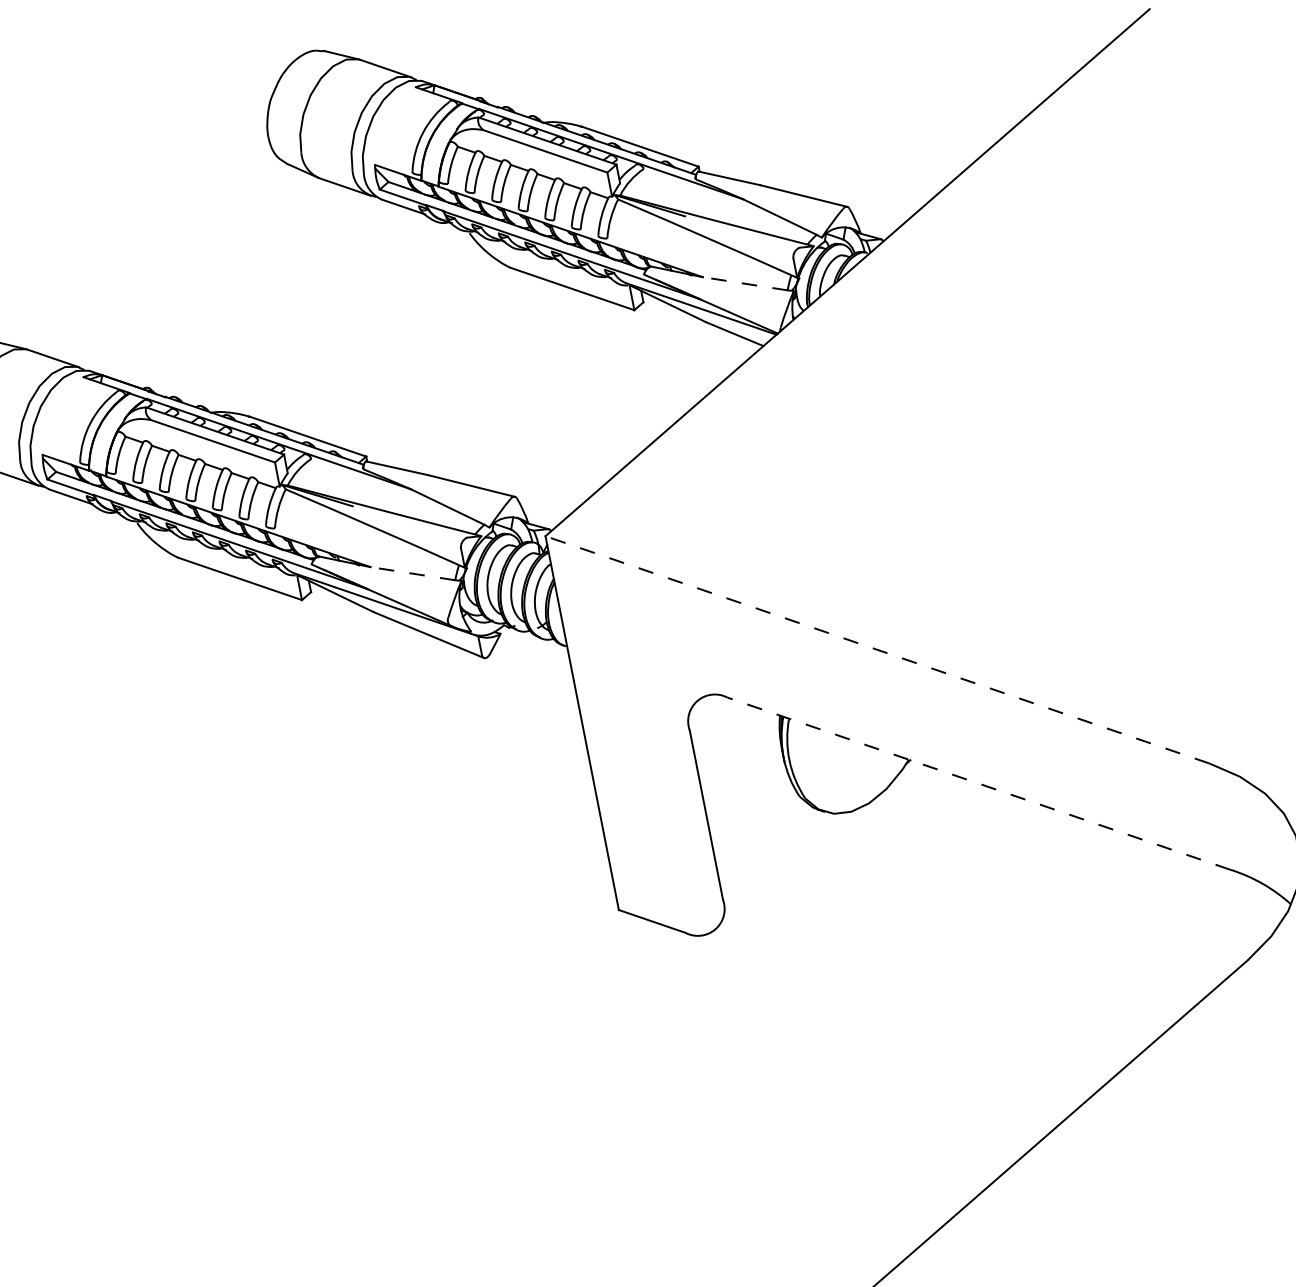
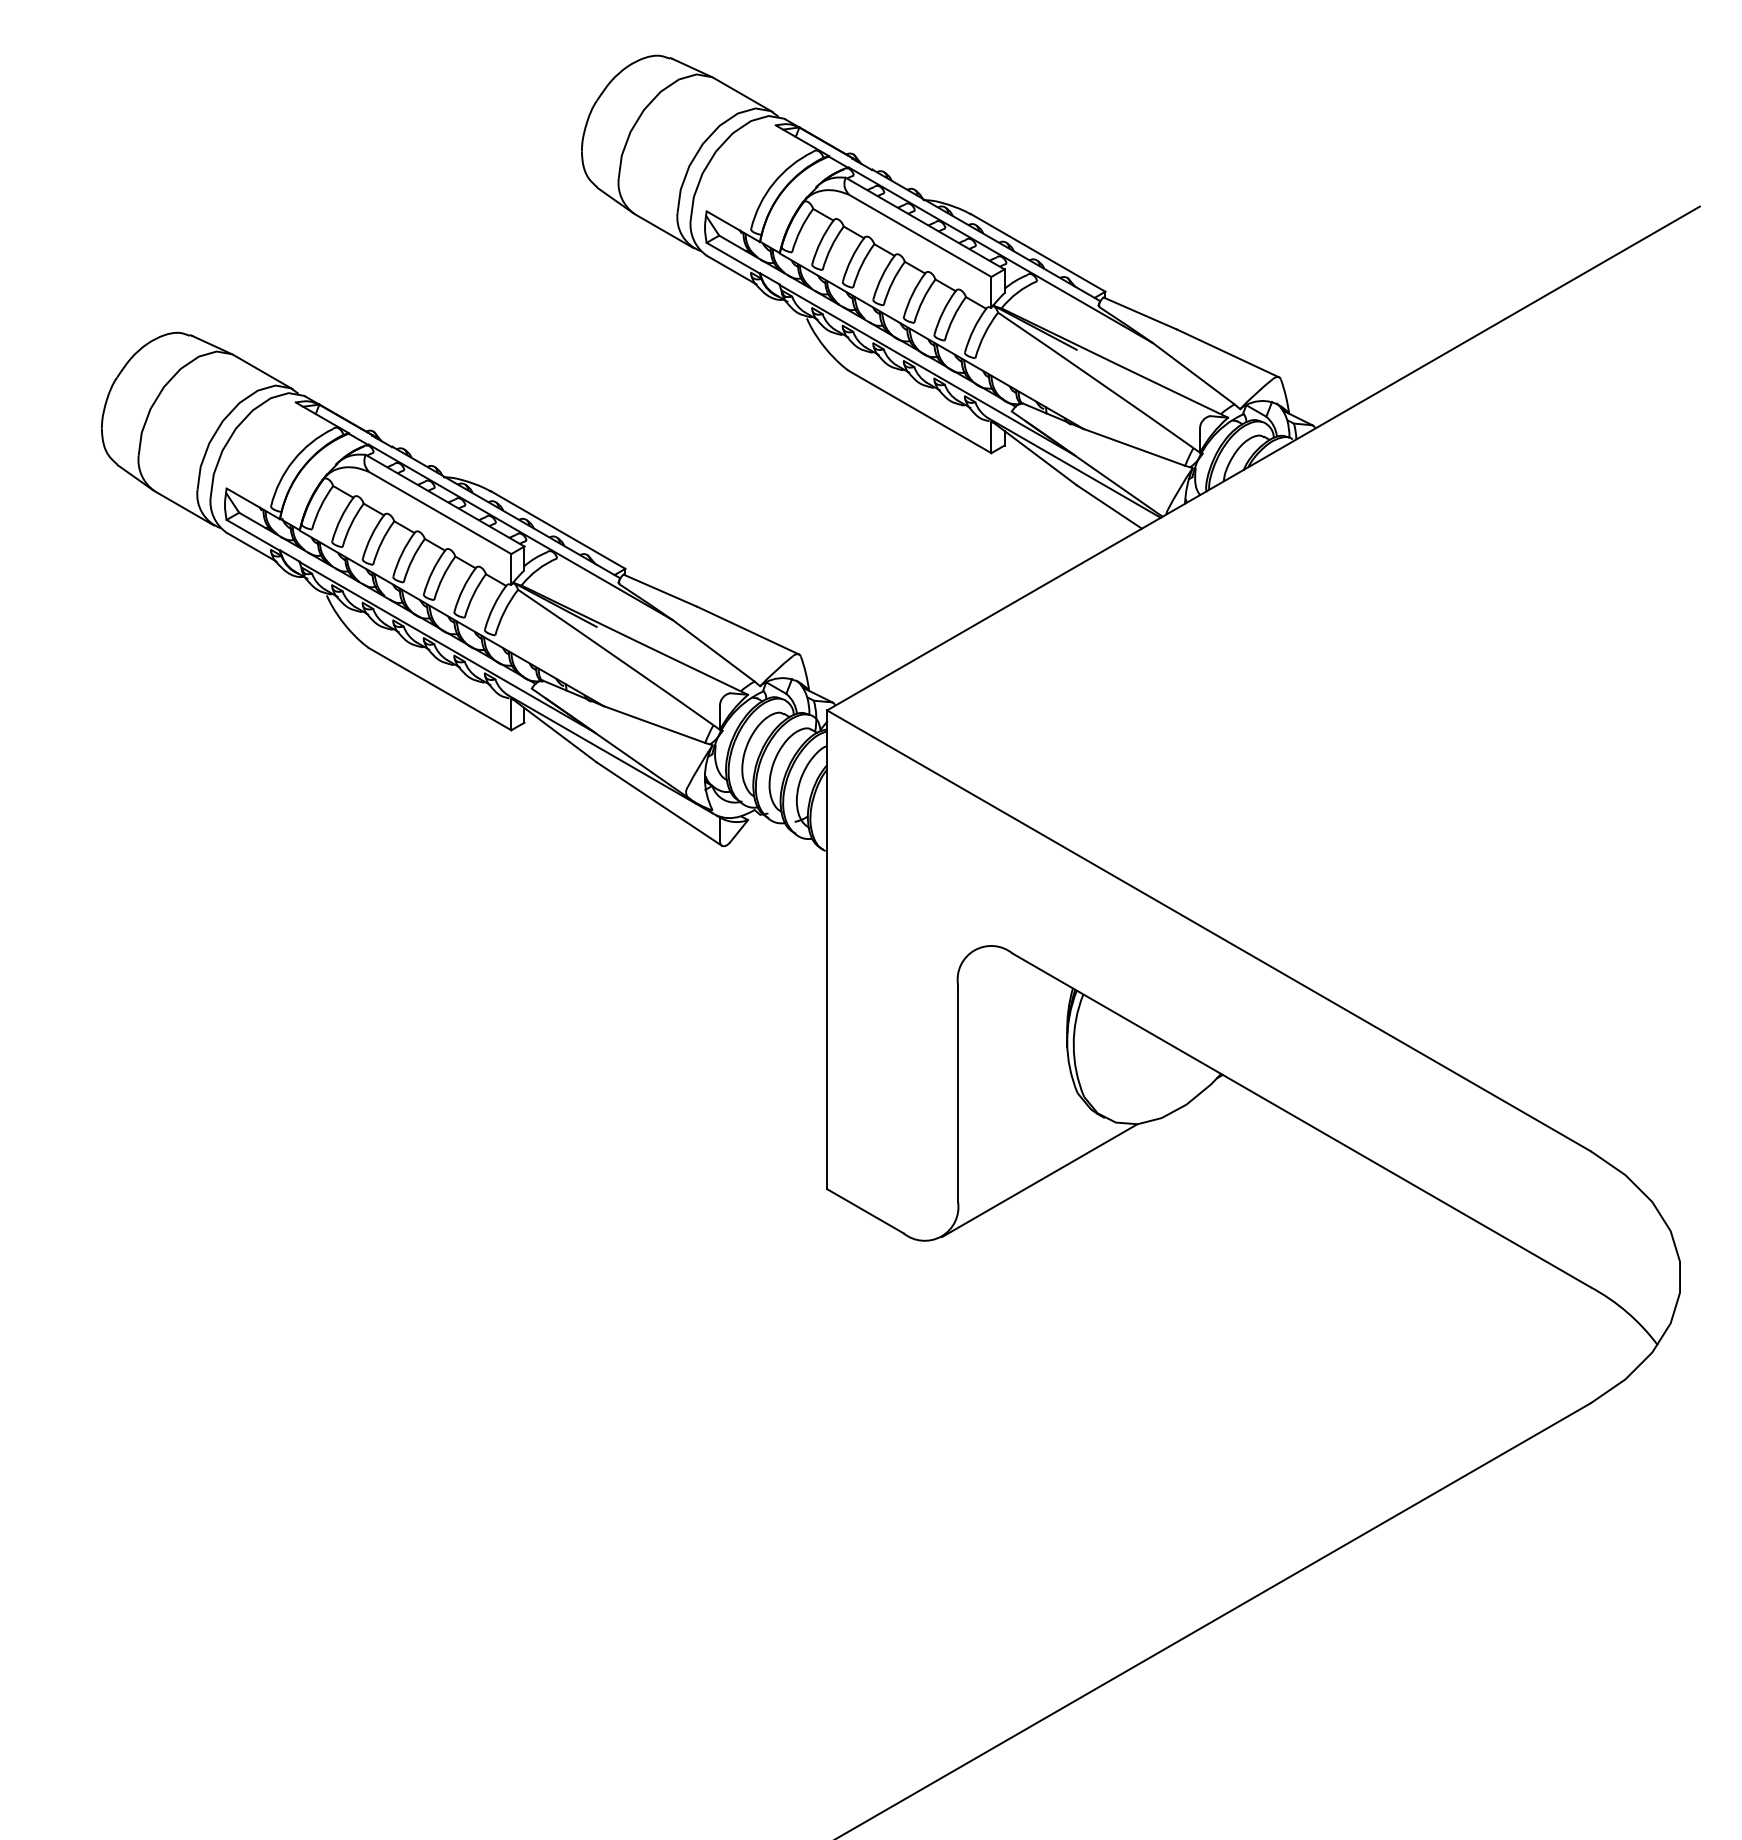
line: (745, 283) -> (1134, 447), dashed -> solid
line: (412, 573) -> (654, 724), dashed -> solid
line: (877, 649) -> (1208, 930), dashed -> solid
line: (978, 783) -> (1301, 1120), dashed -> solid
line: (783, 870) -> (1039, 1180), added

